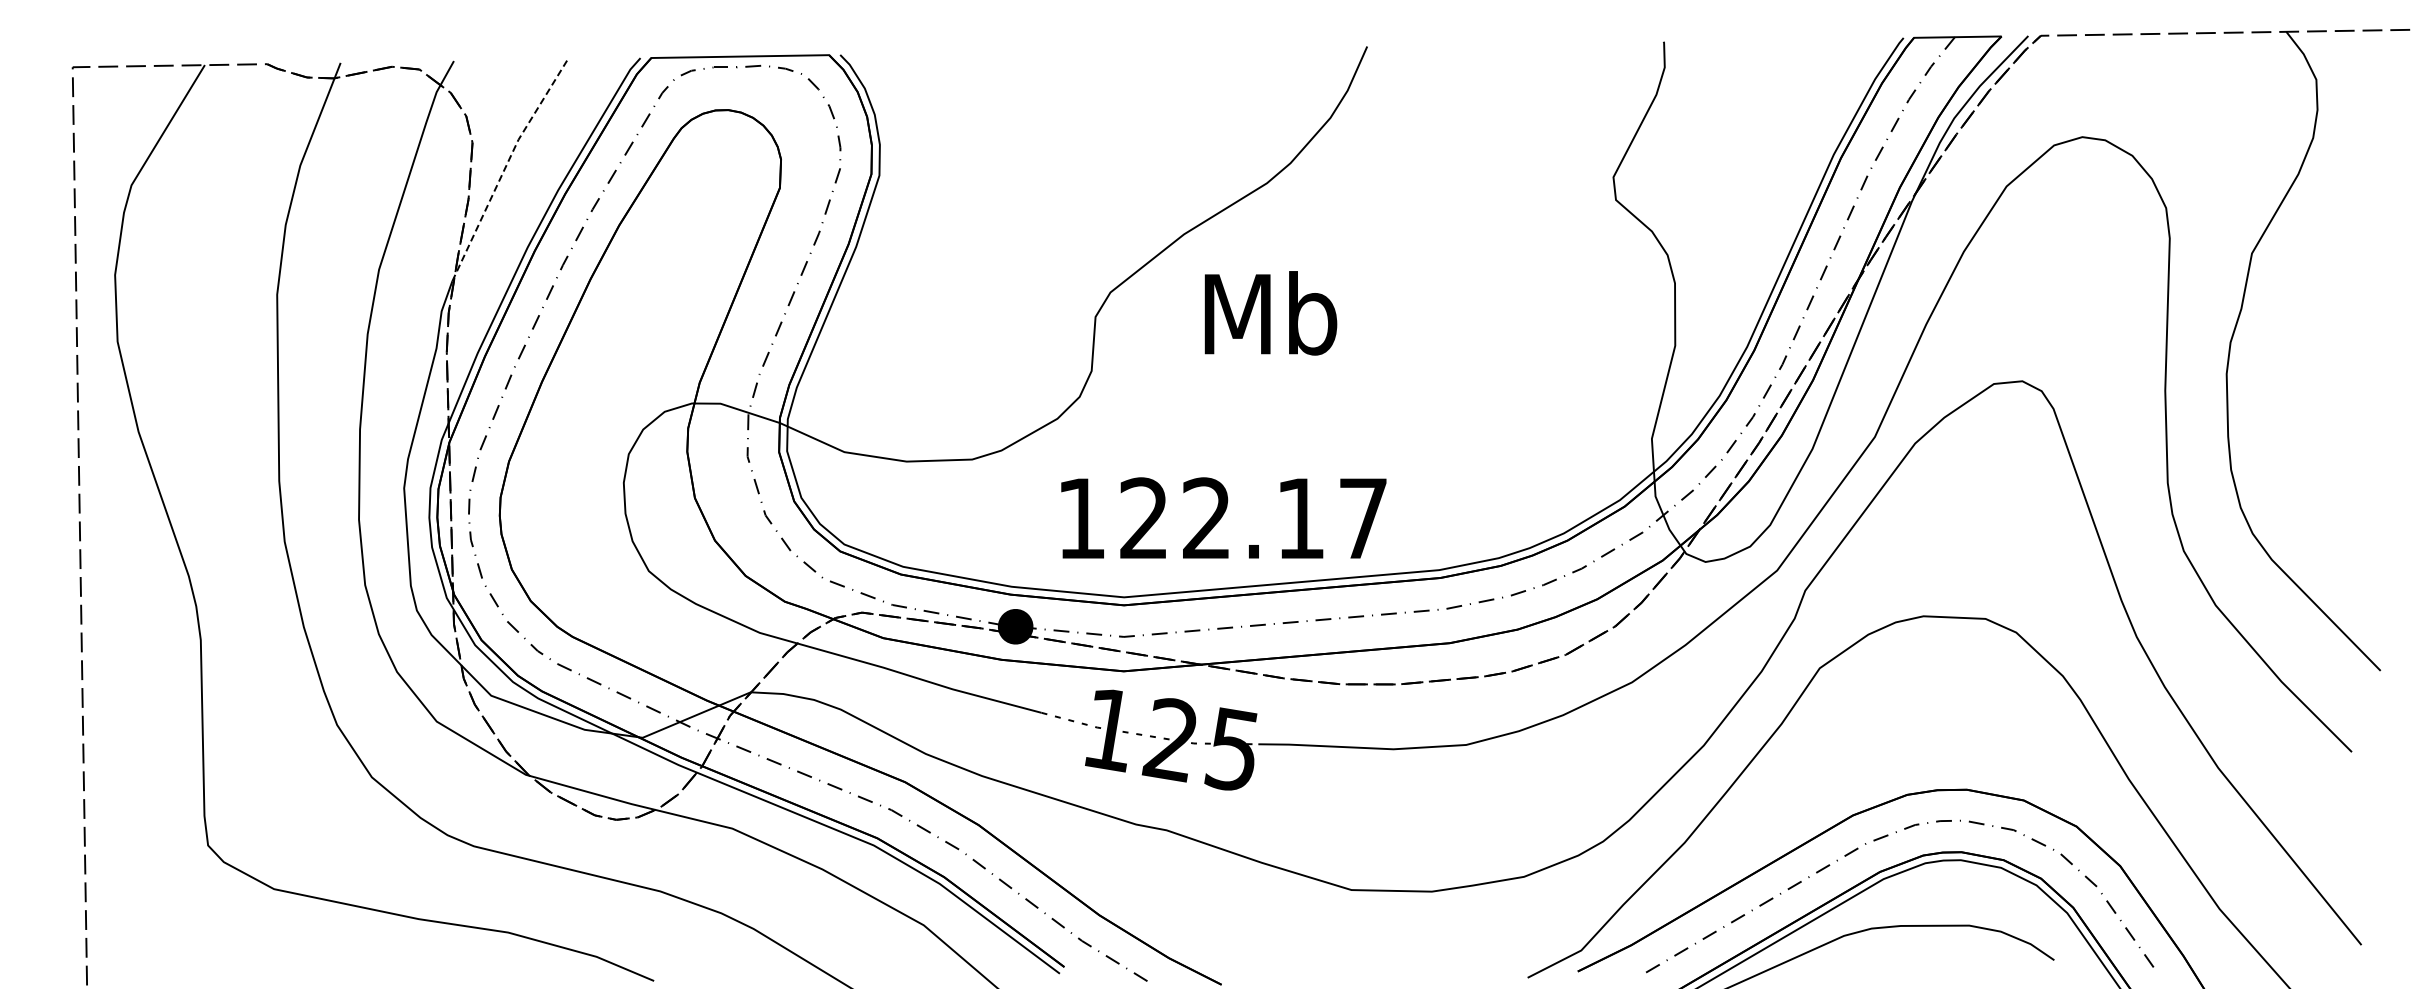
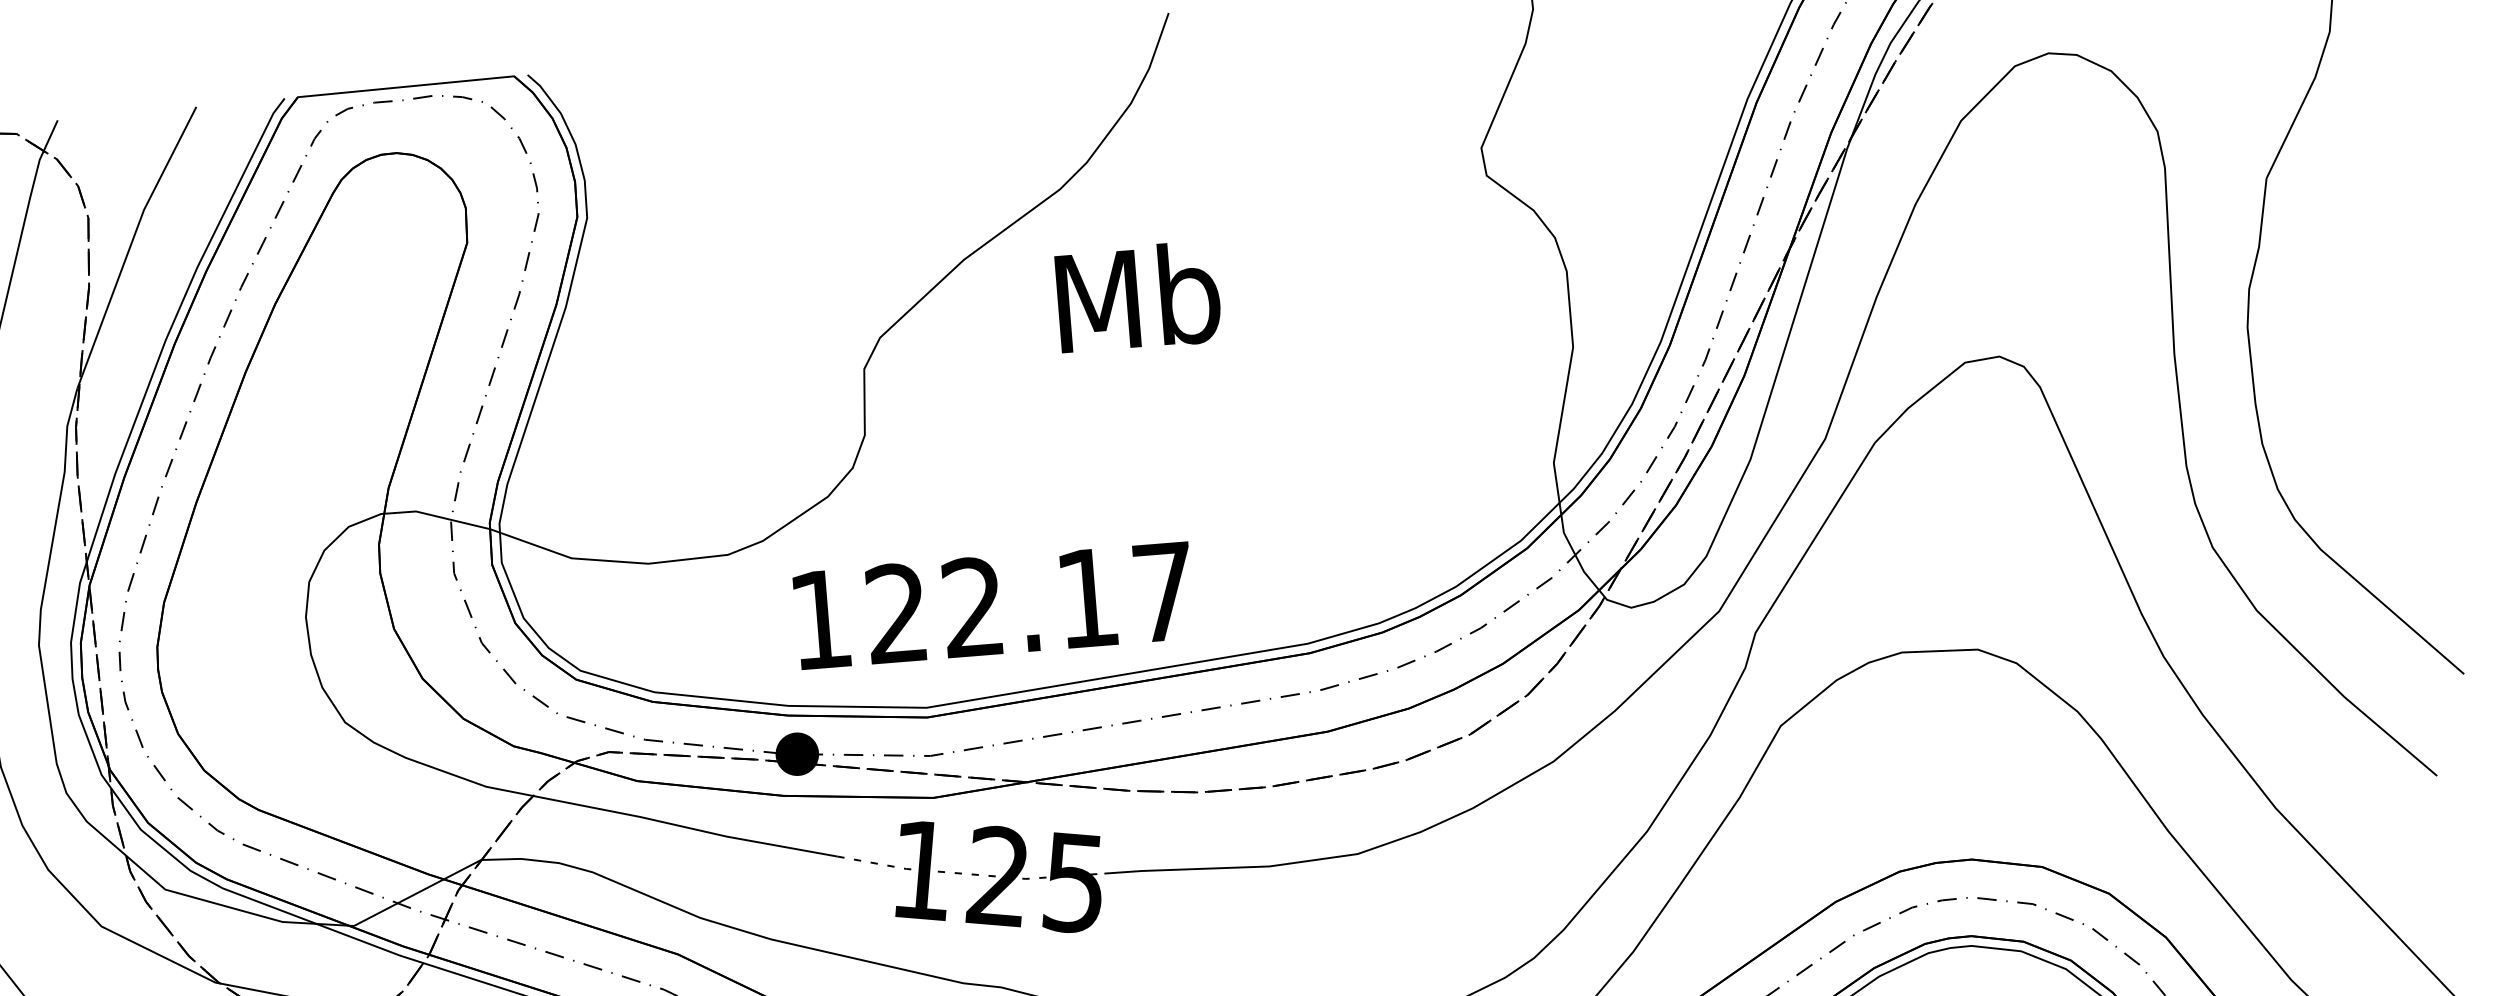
line: (505, 166) -> (130, 243), dashed -> solid
text: (1270, 313) -> (1137, 297), moved
text: (1223, 517) -> (993, 604), moved

